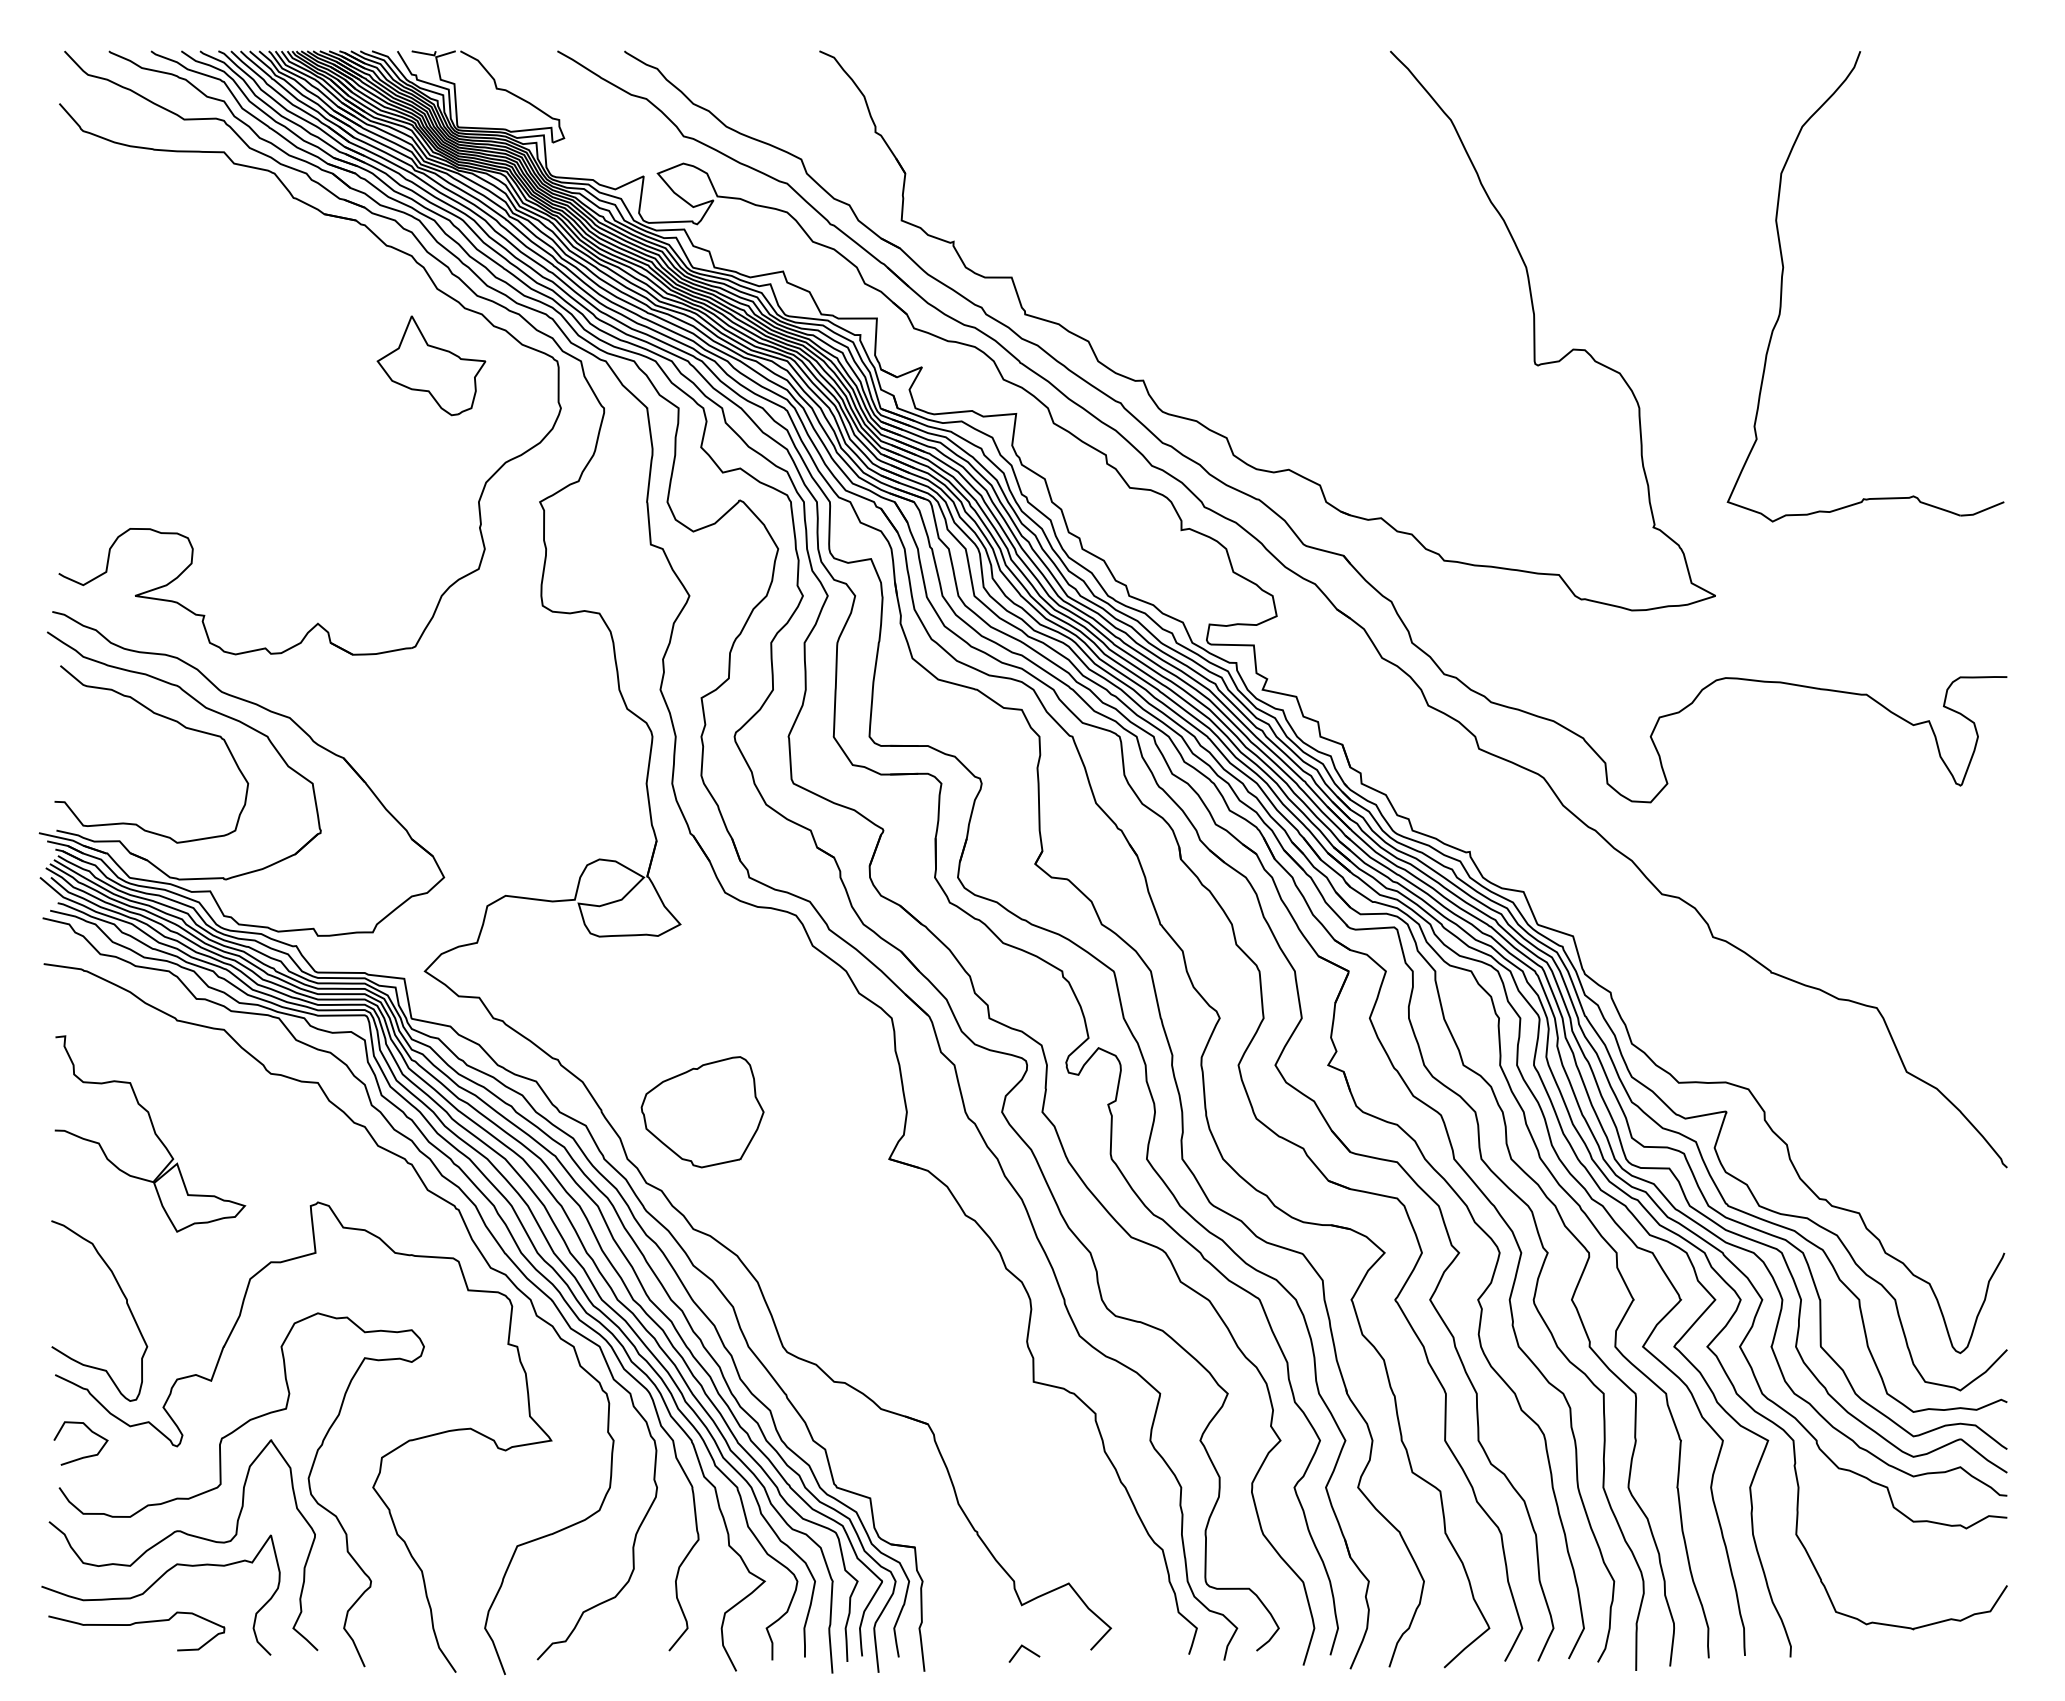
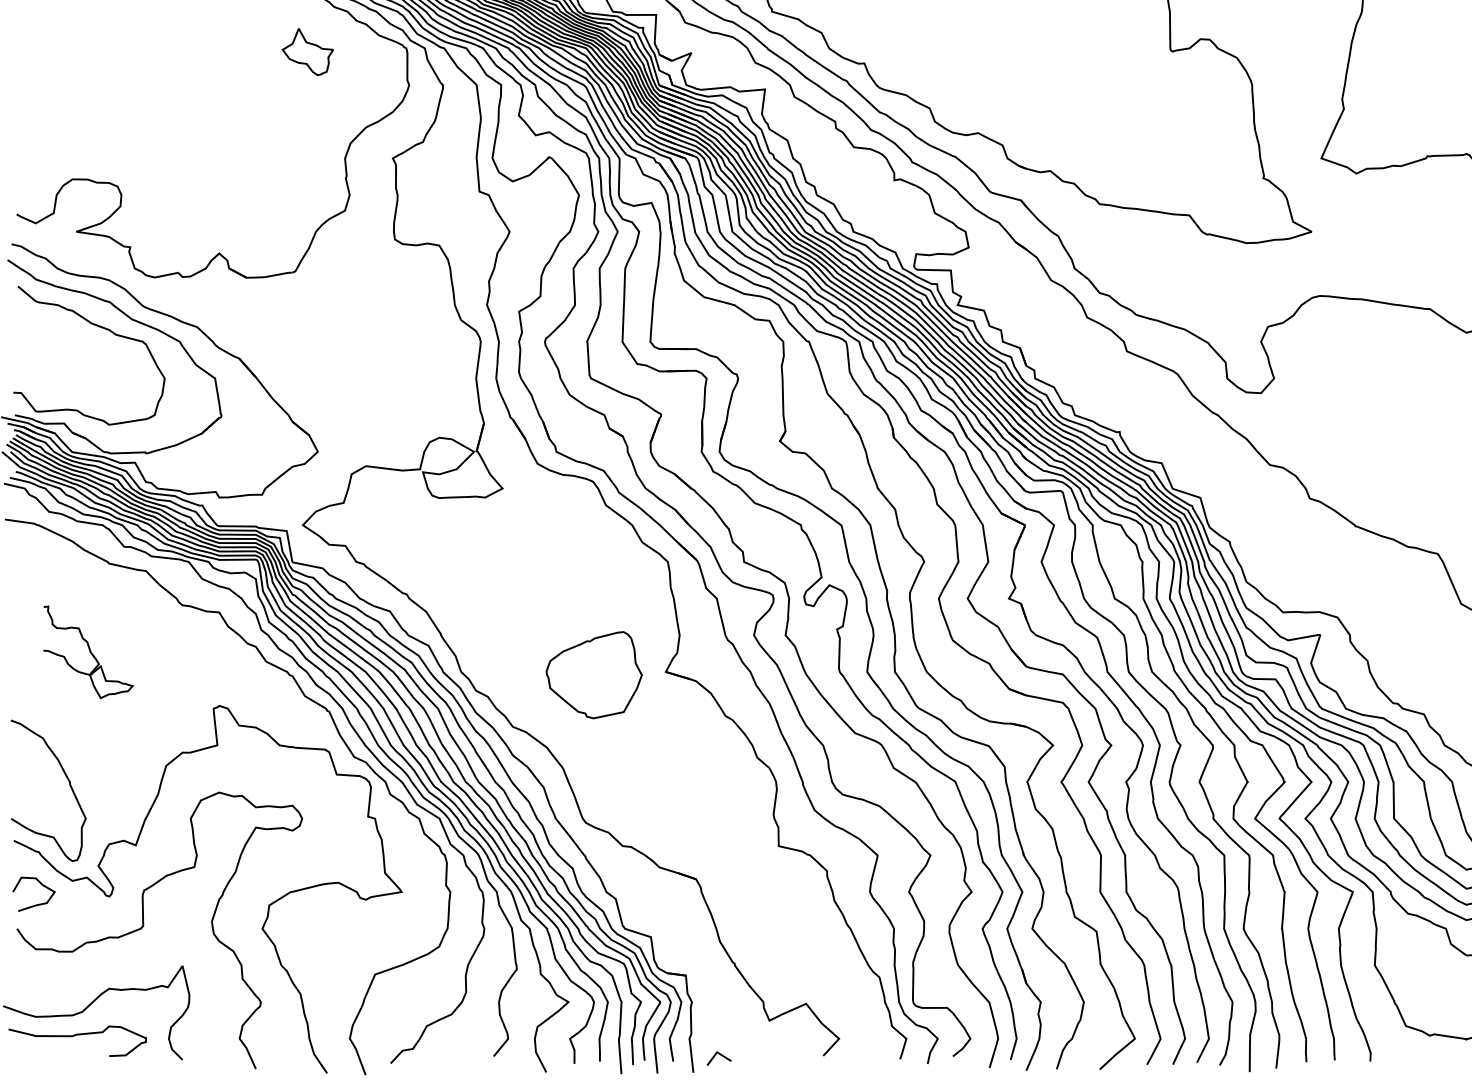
part: (431, 365) -> (308, 51), size x0.6
part: (702, 1112) -> (594, 675), moved
part: (150, 1133) -> (88, 651), size x0.6
curve: (187, 1535) -> (117, 966), removed
line: (1027, 1650) -> (721, 1056), moved

